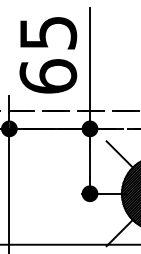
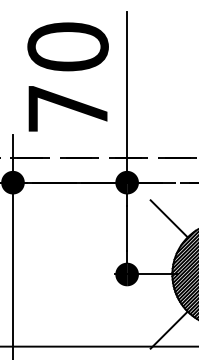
text: (47, 54) -> (67, 77), 65 -> 70

